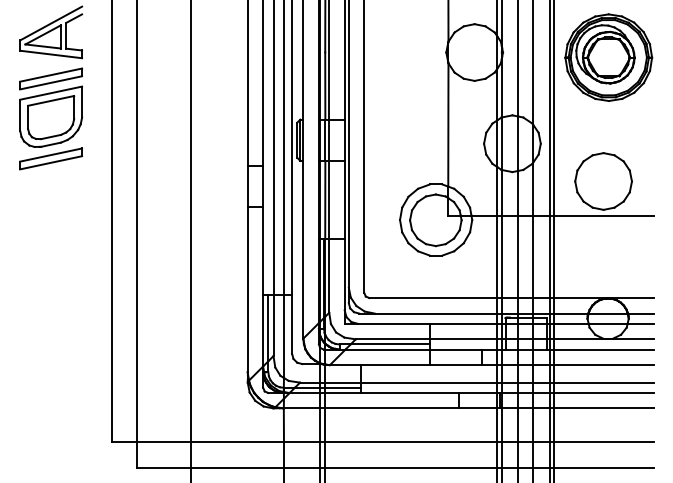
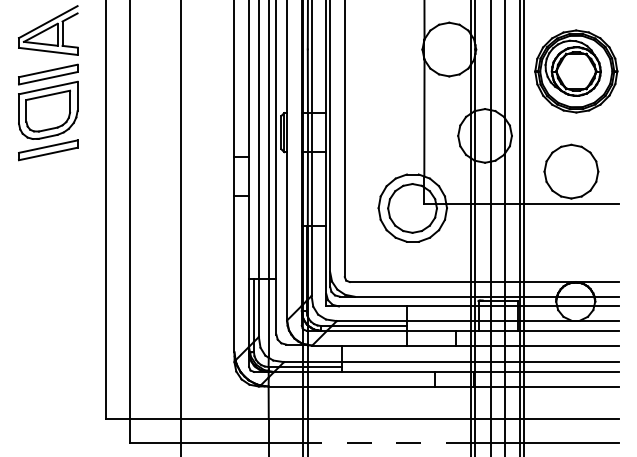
part: (608, 57) -> (576, 71), moved
line: (410, 468) -> (388, 443), solid -> dashed

